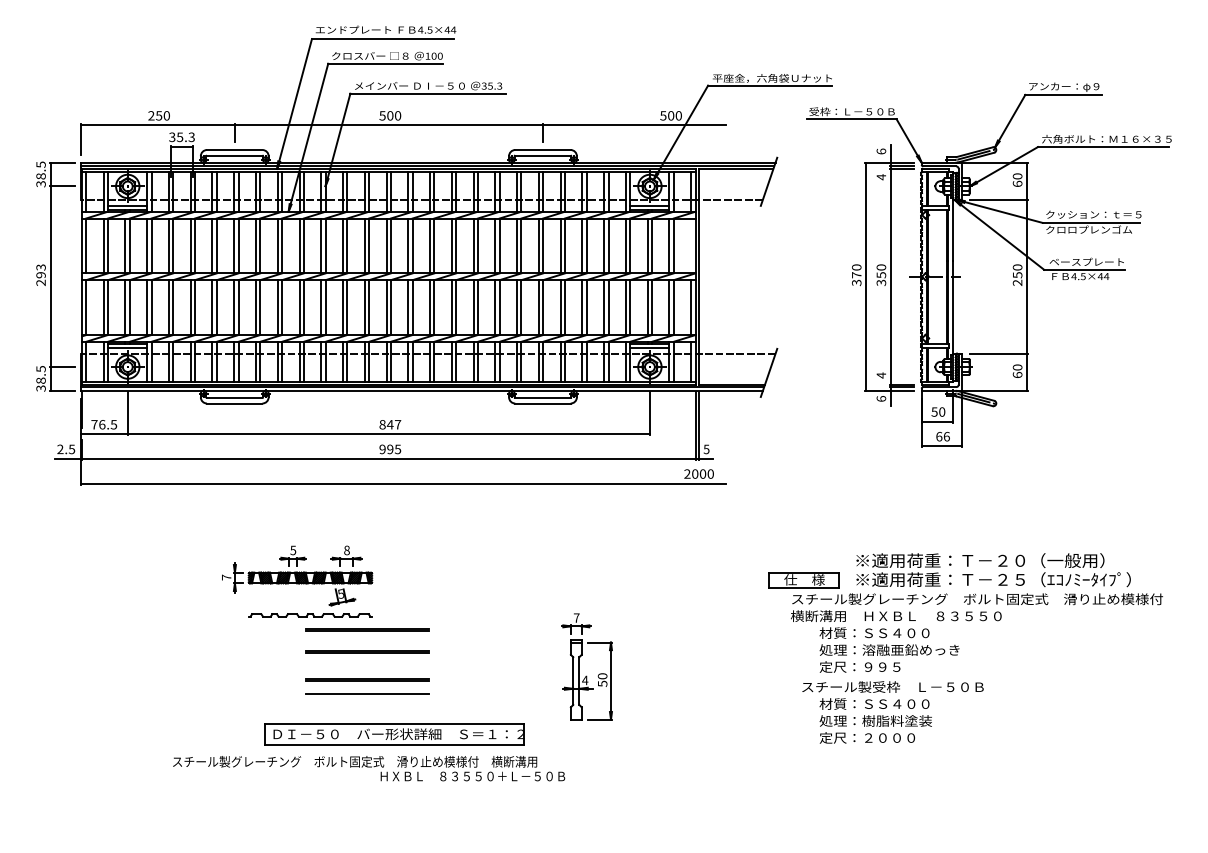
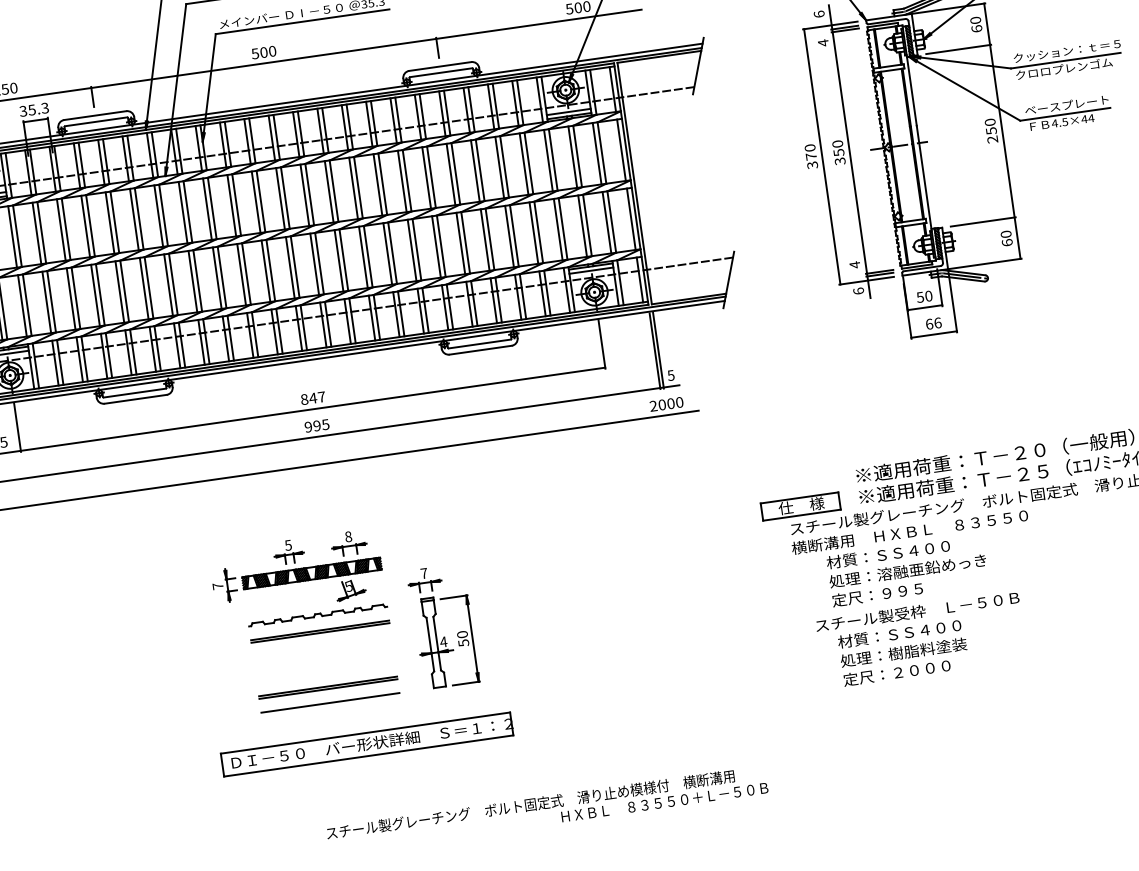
line: (691, 245) -> (621, 149), added
part: (297, 581) -> (298, 579), moved
line: (367, 651) -> (323, 655), removed
part: (579, 666) -> (435, 627), moved
text: (369, 768) -> (547, 809), moved

